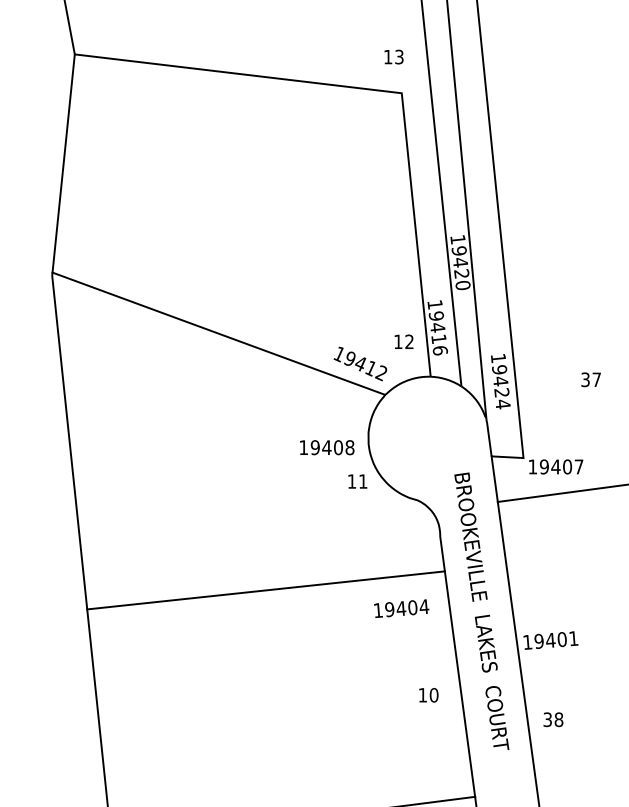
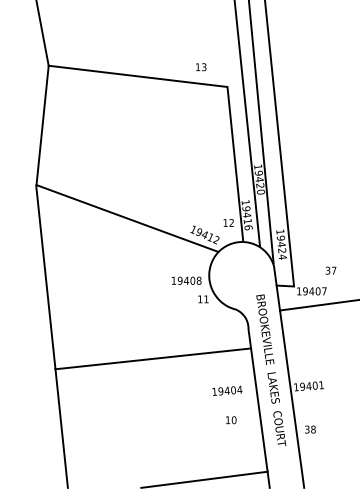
text: (394, 57) -> (201, 67), moved
text: (590, 379) -> (330, 270), moved
text: (401, 608) -> (227, 390), moved
text: (429, 695) -> (231, 420), moved

